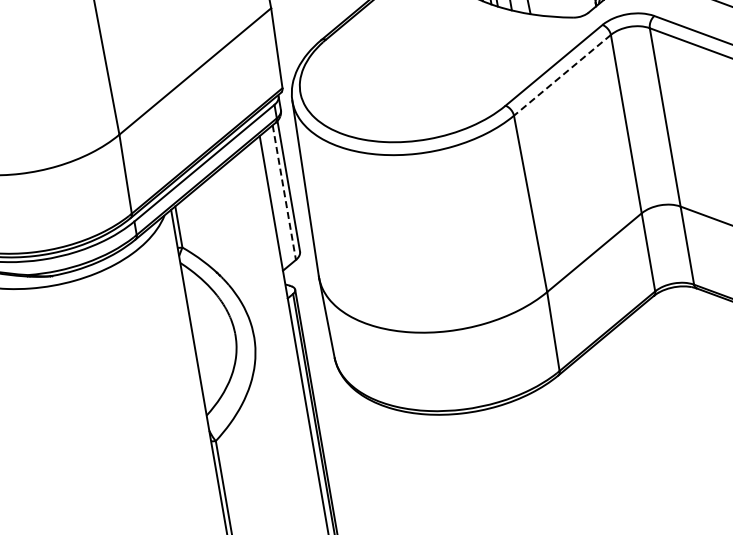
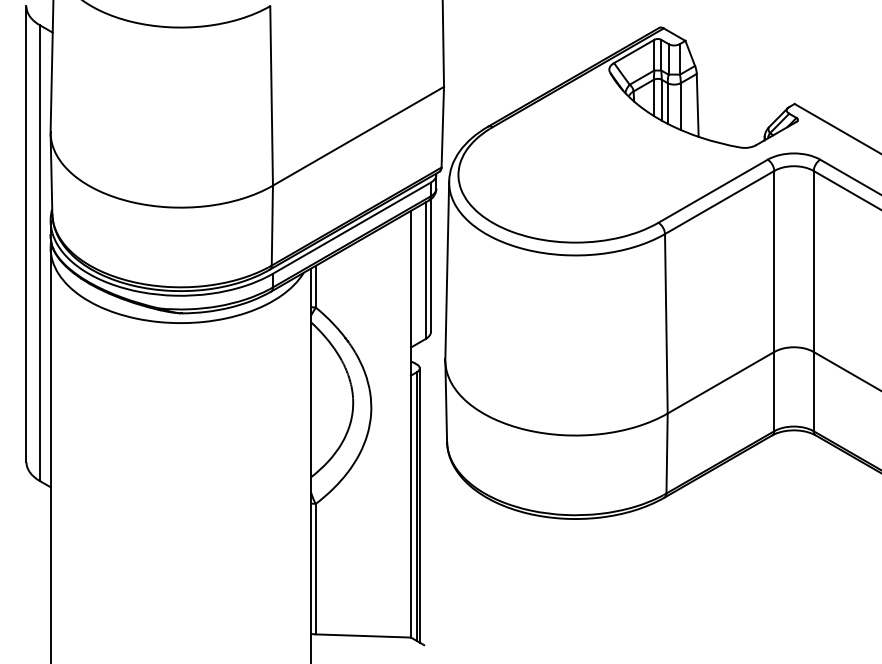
line: (562, 75) -> (719, 202), dashed -> solid
line: (284, 193) -> (425, 271), dashed -> solid

